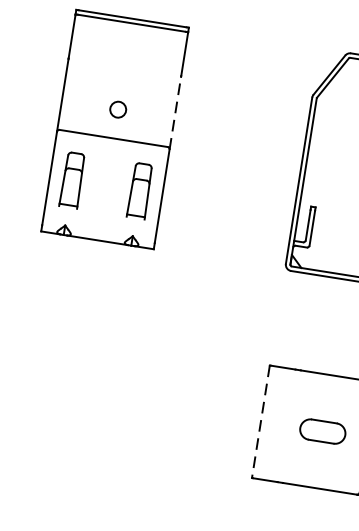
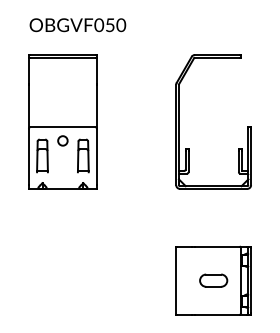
circle: (117, 108) -> (62, 140), moved
line: (174, 112) -> (96, 106), dashed -> solid
line: (261, 423) -> (176, 281), dashed -> solid

